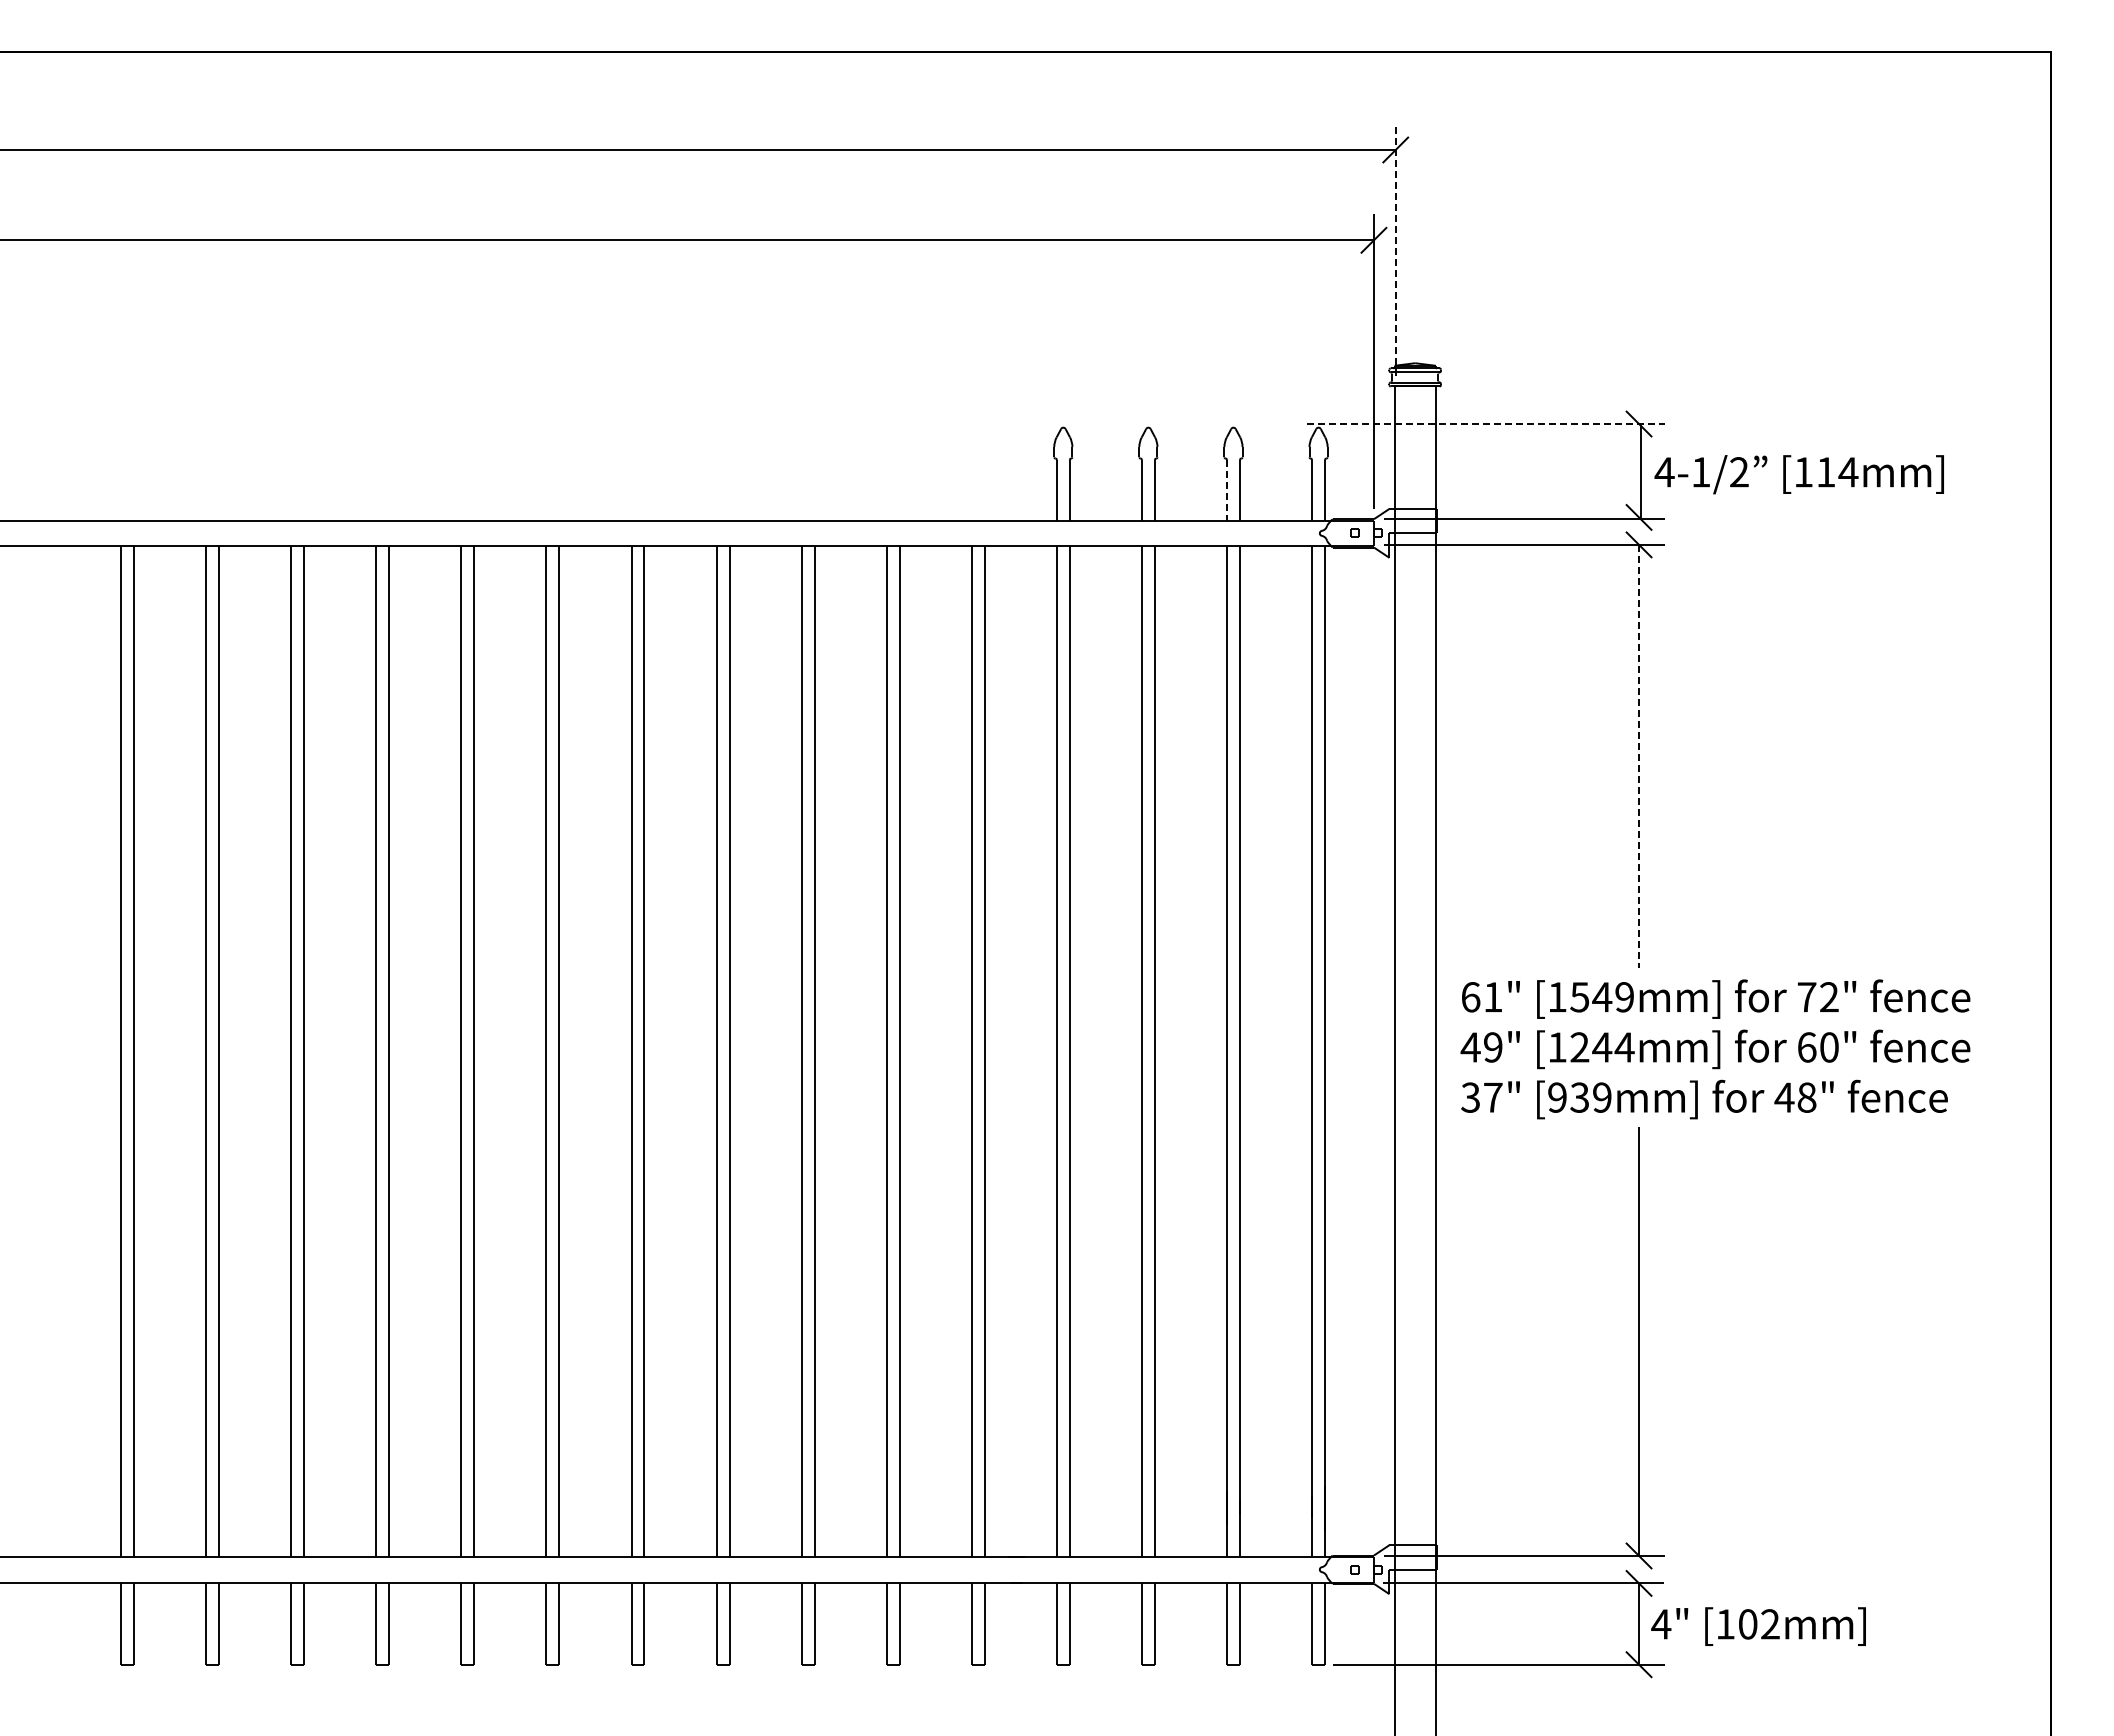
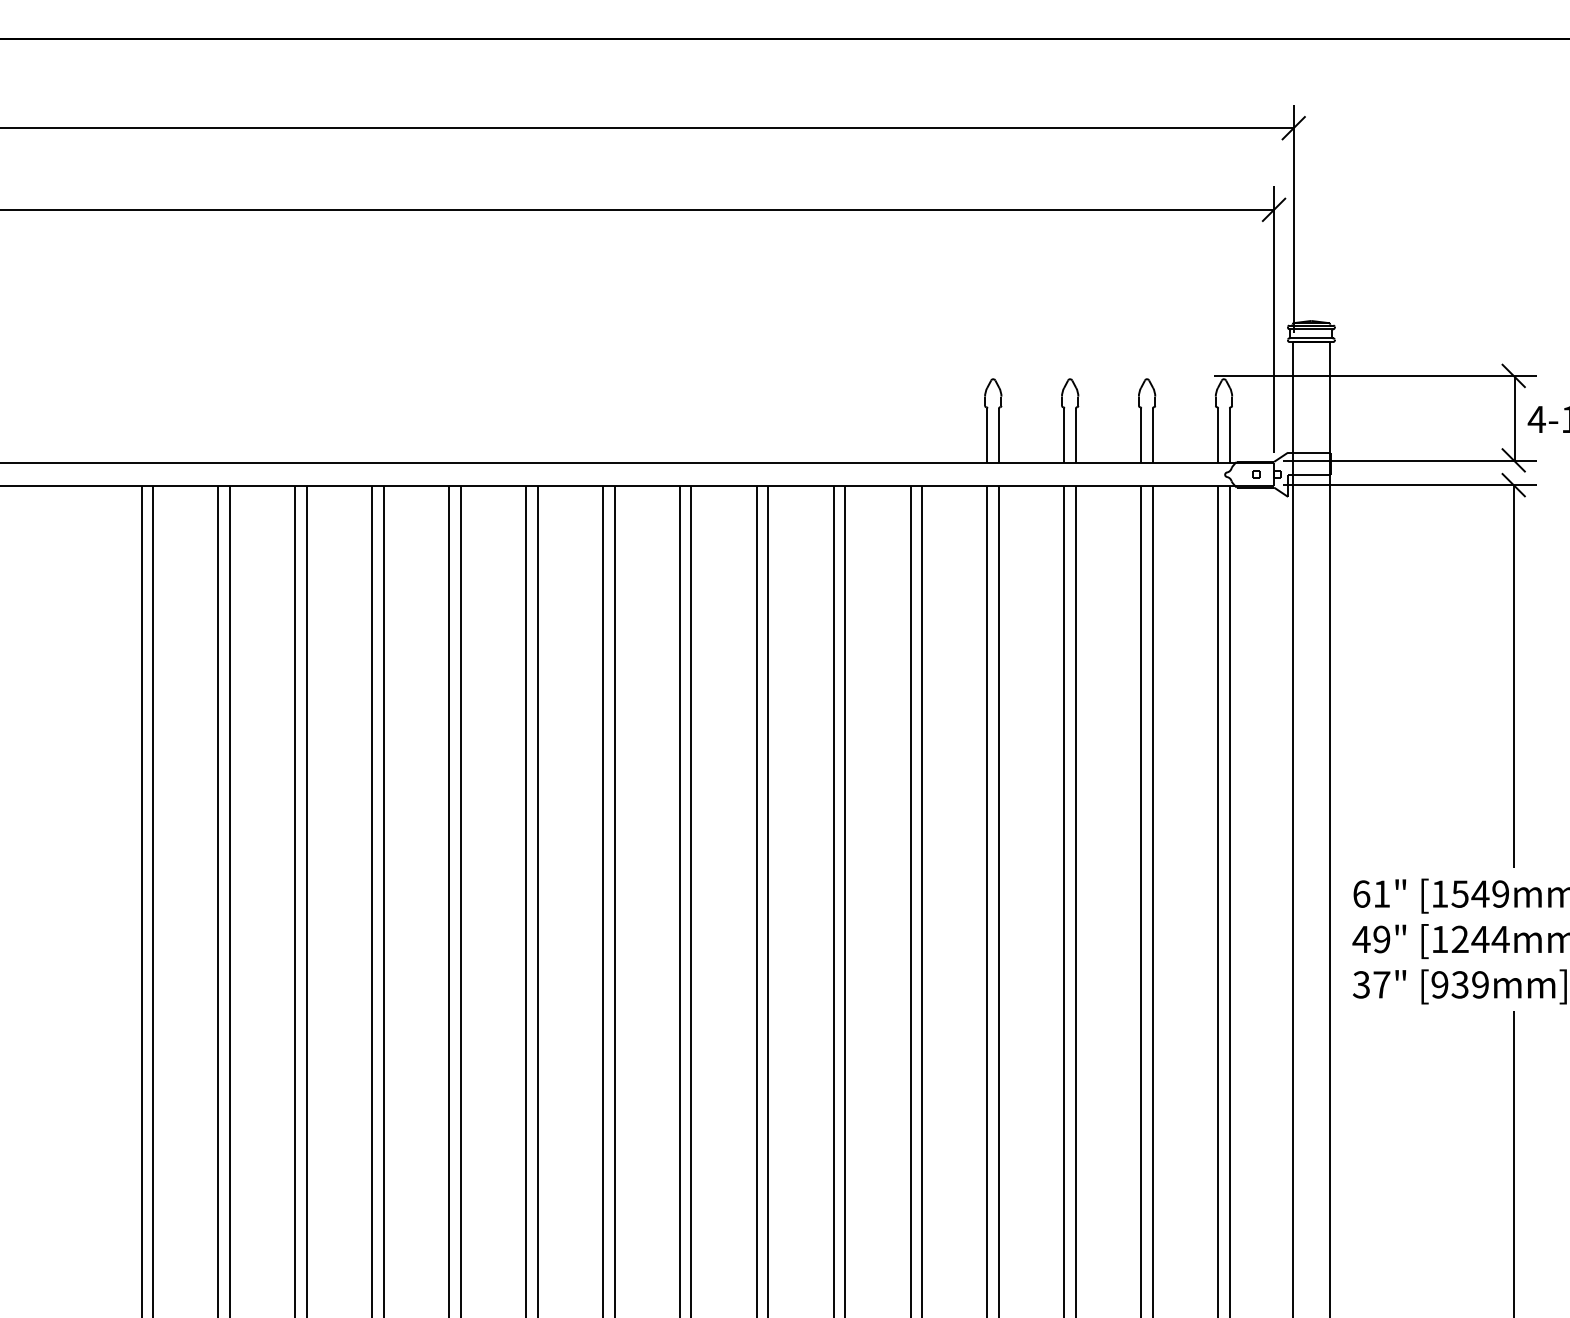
line: (1395, 249) -> (1293, 218), dashed -> solid
line: (1486, 424) -> (1375, 376), dashed -> solid
line: (1227, 490) -> (1141, 436), dashed -> solid
line: (1639, 756) -> (1514, 676), dashed -> solid

